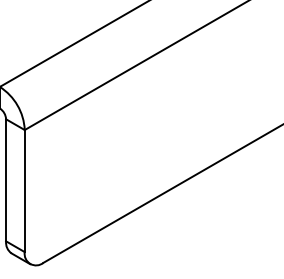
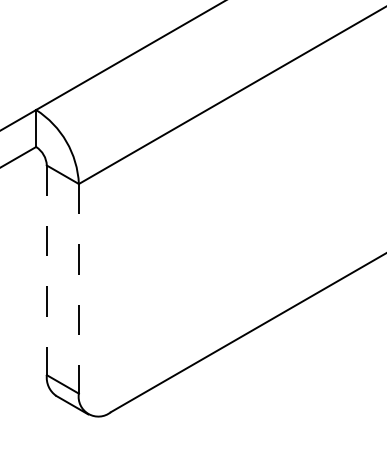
line: (6, 180) -> (47, 270), solid -> dashed
line: (24, 191) -> (78, 289), solid -> dashed

